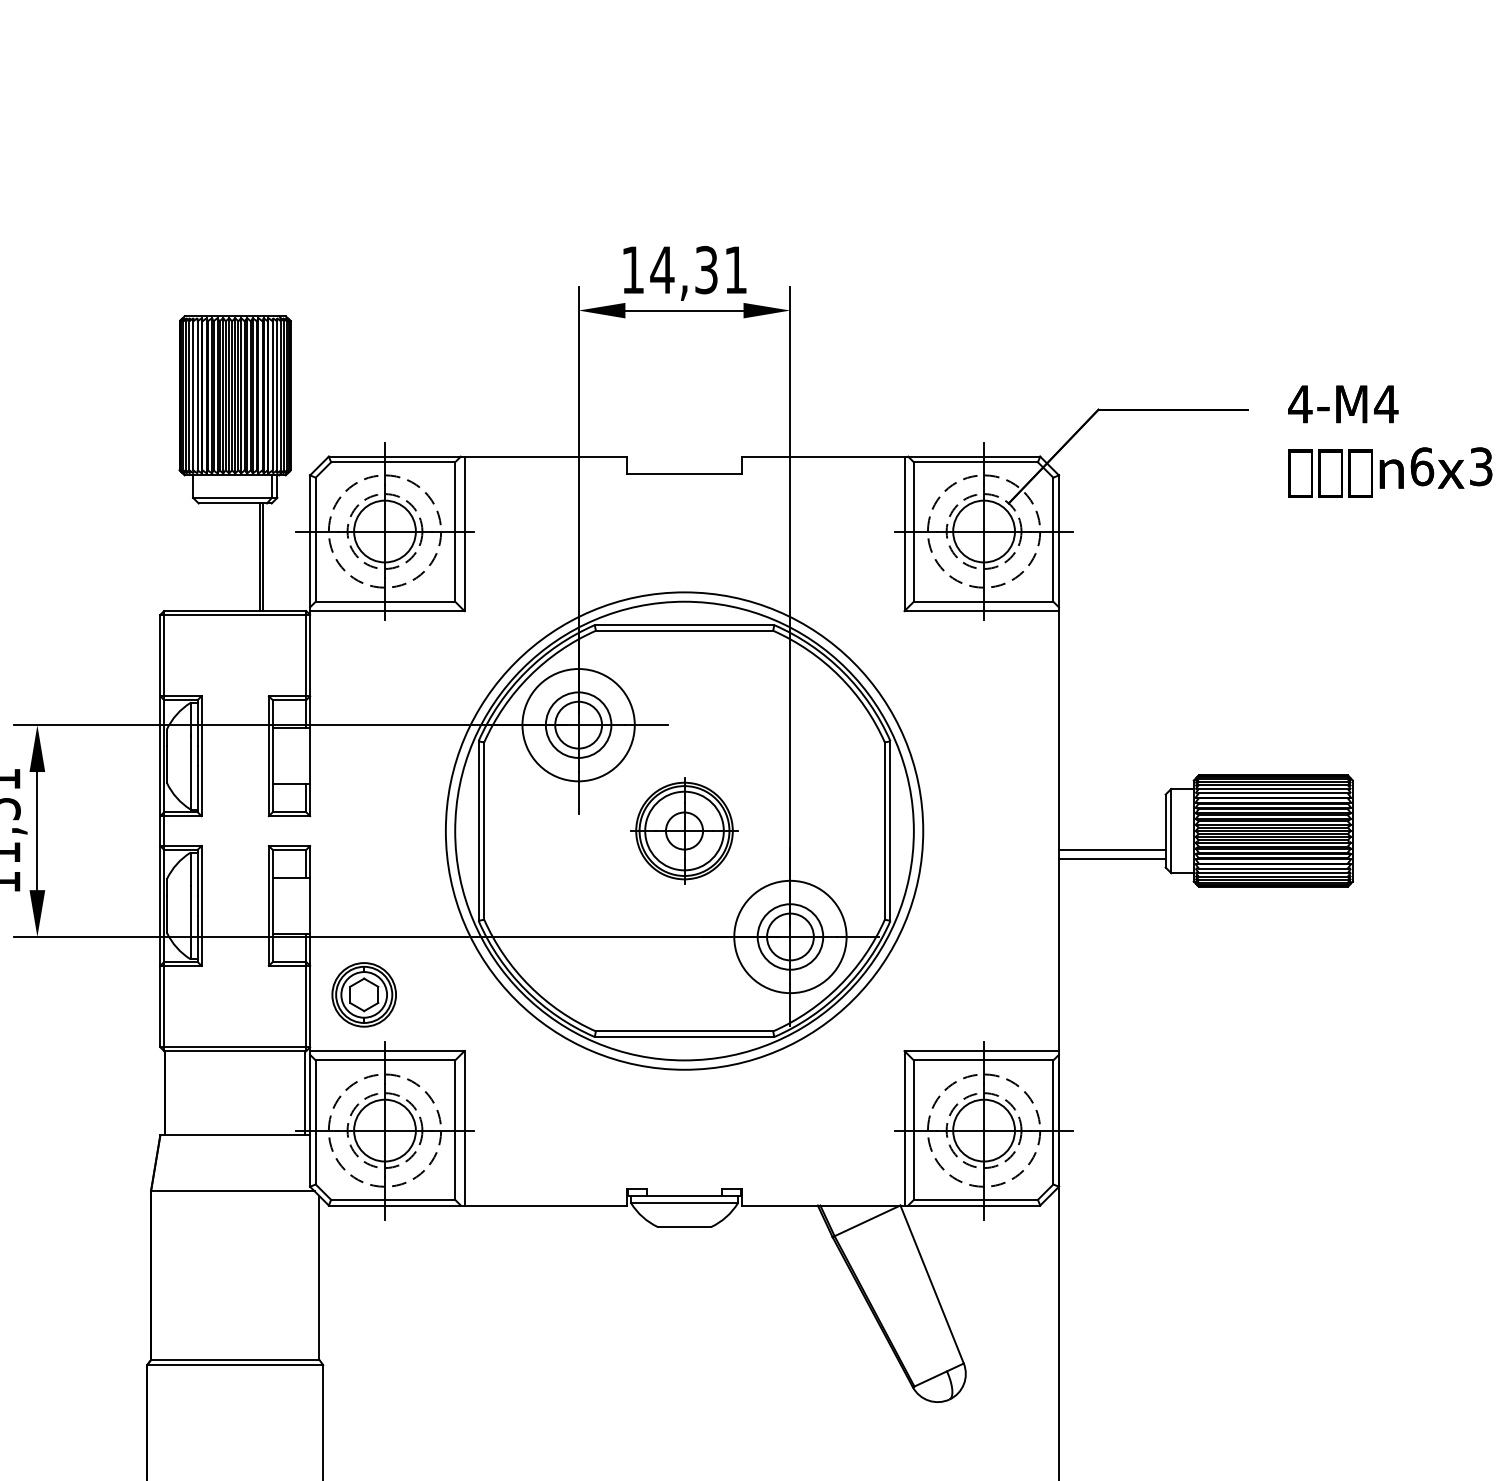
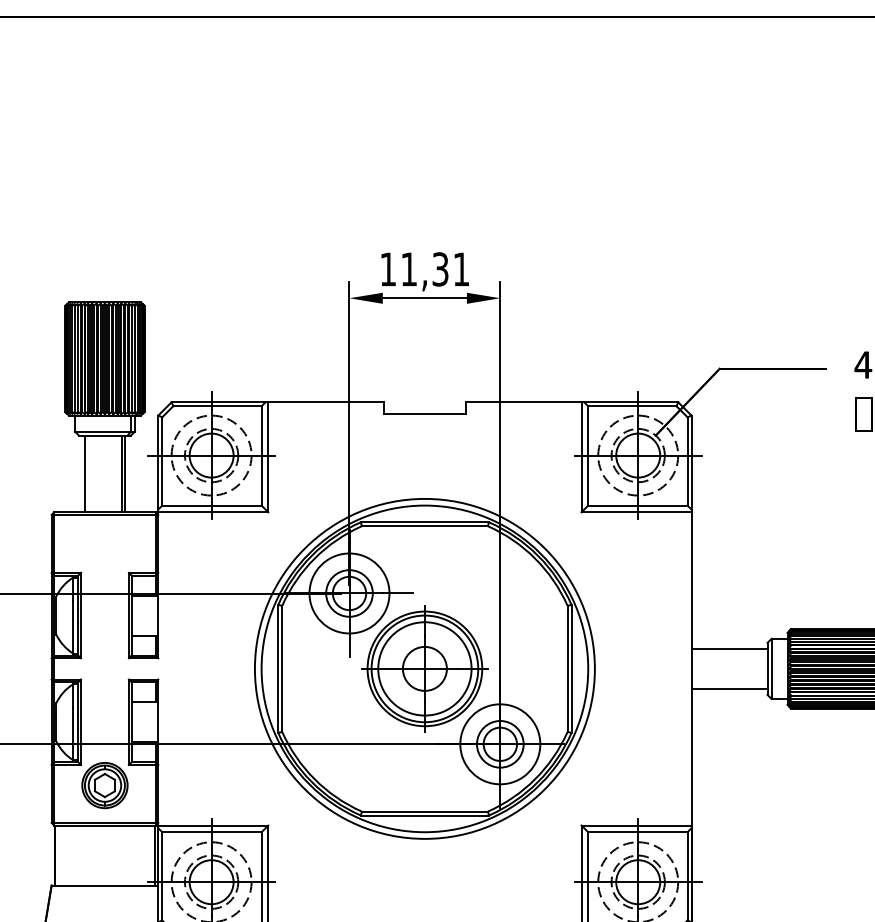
text: (662, 269) -> (409, 269), 14,31 -> 11,31
line: (207, 557) -> (85, 474), added
part: (684, 830) -> (424, 668), size x1.67
line: (1111, 850) -> (728, 649), moved
part: (363, 994) -> (104, 785), moved

